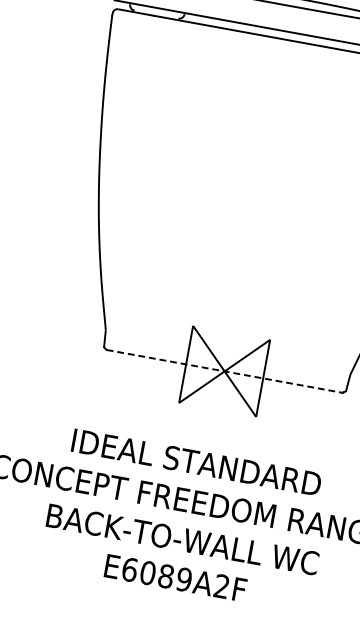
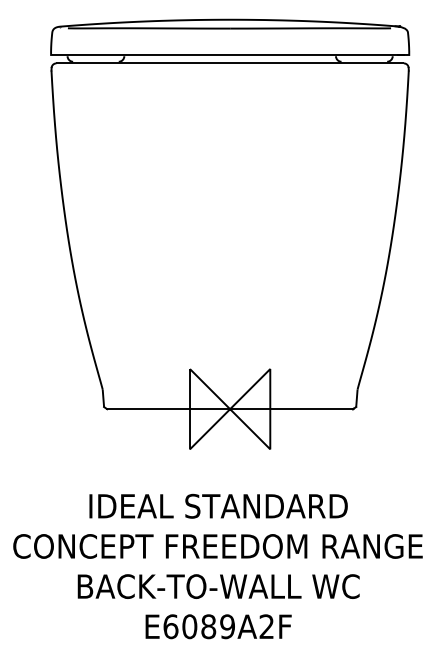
line: (224, 371) -> (230, 409), dashed -> solid

